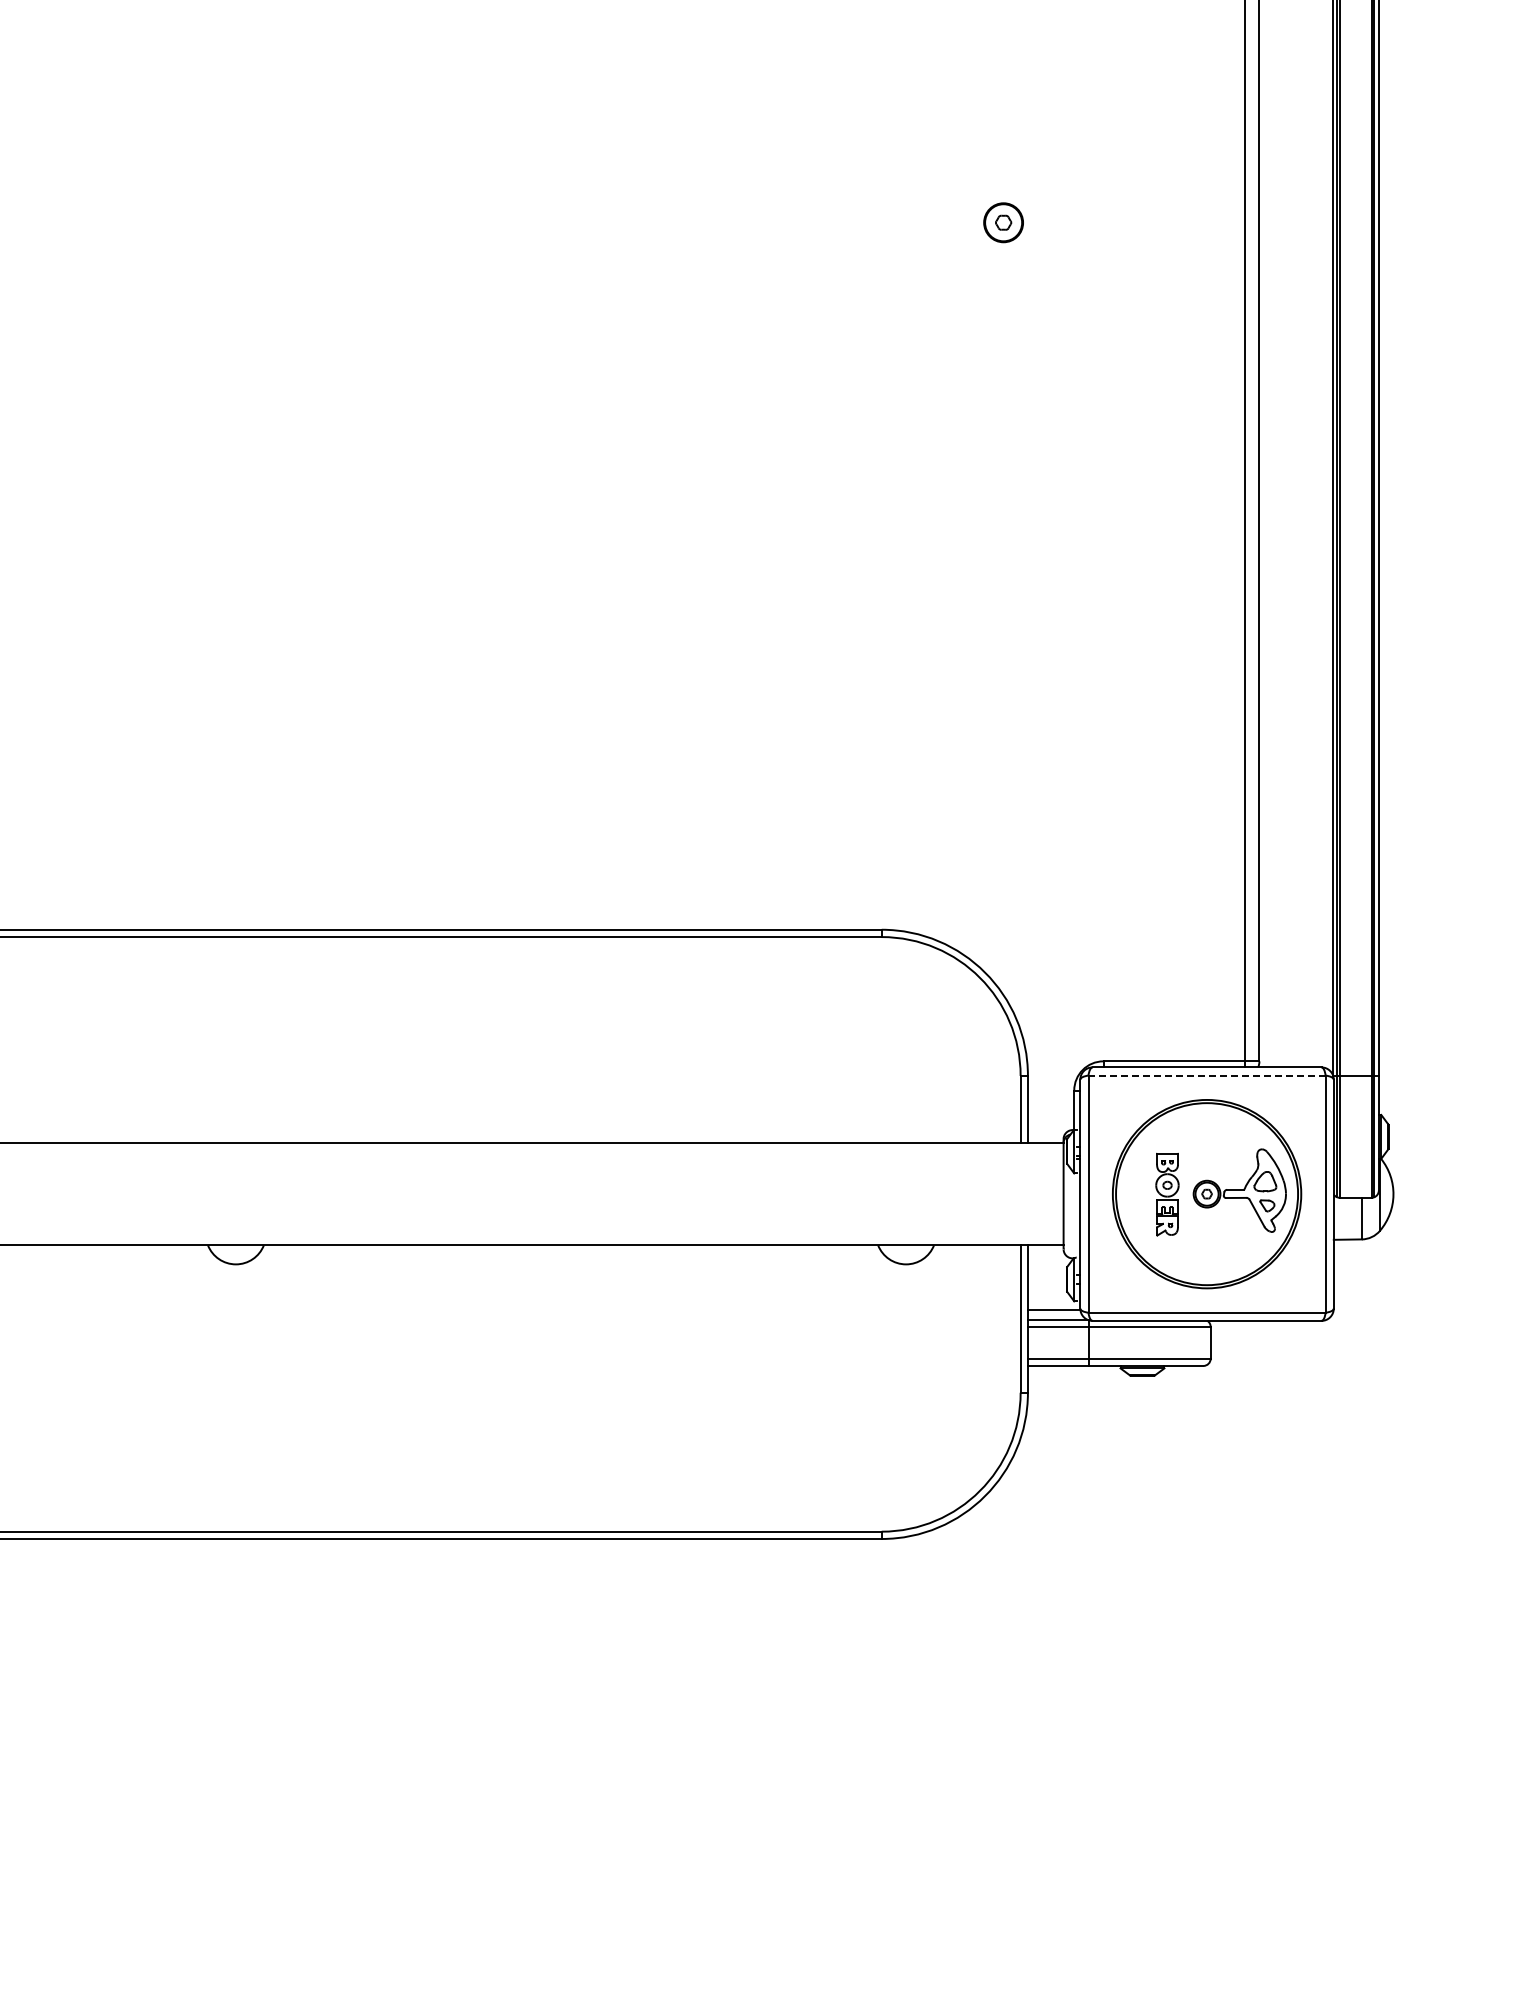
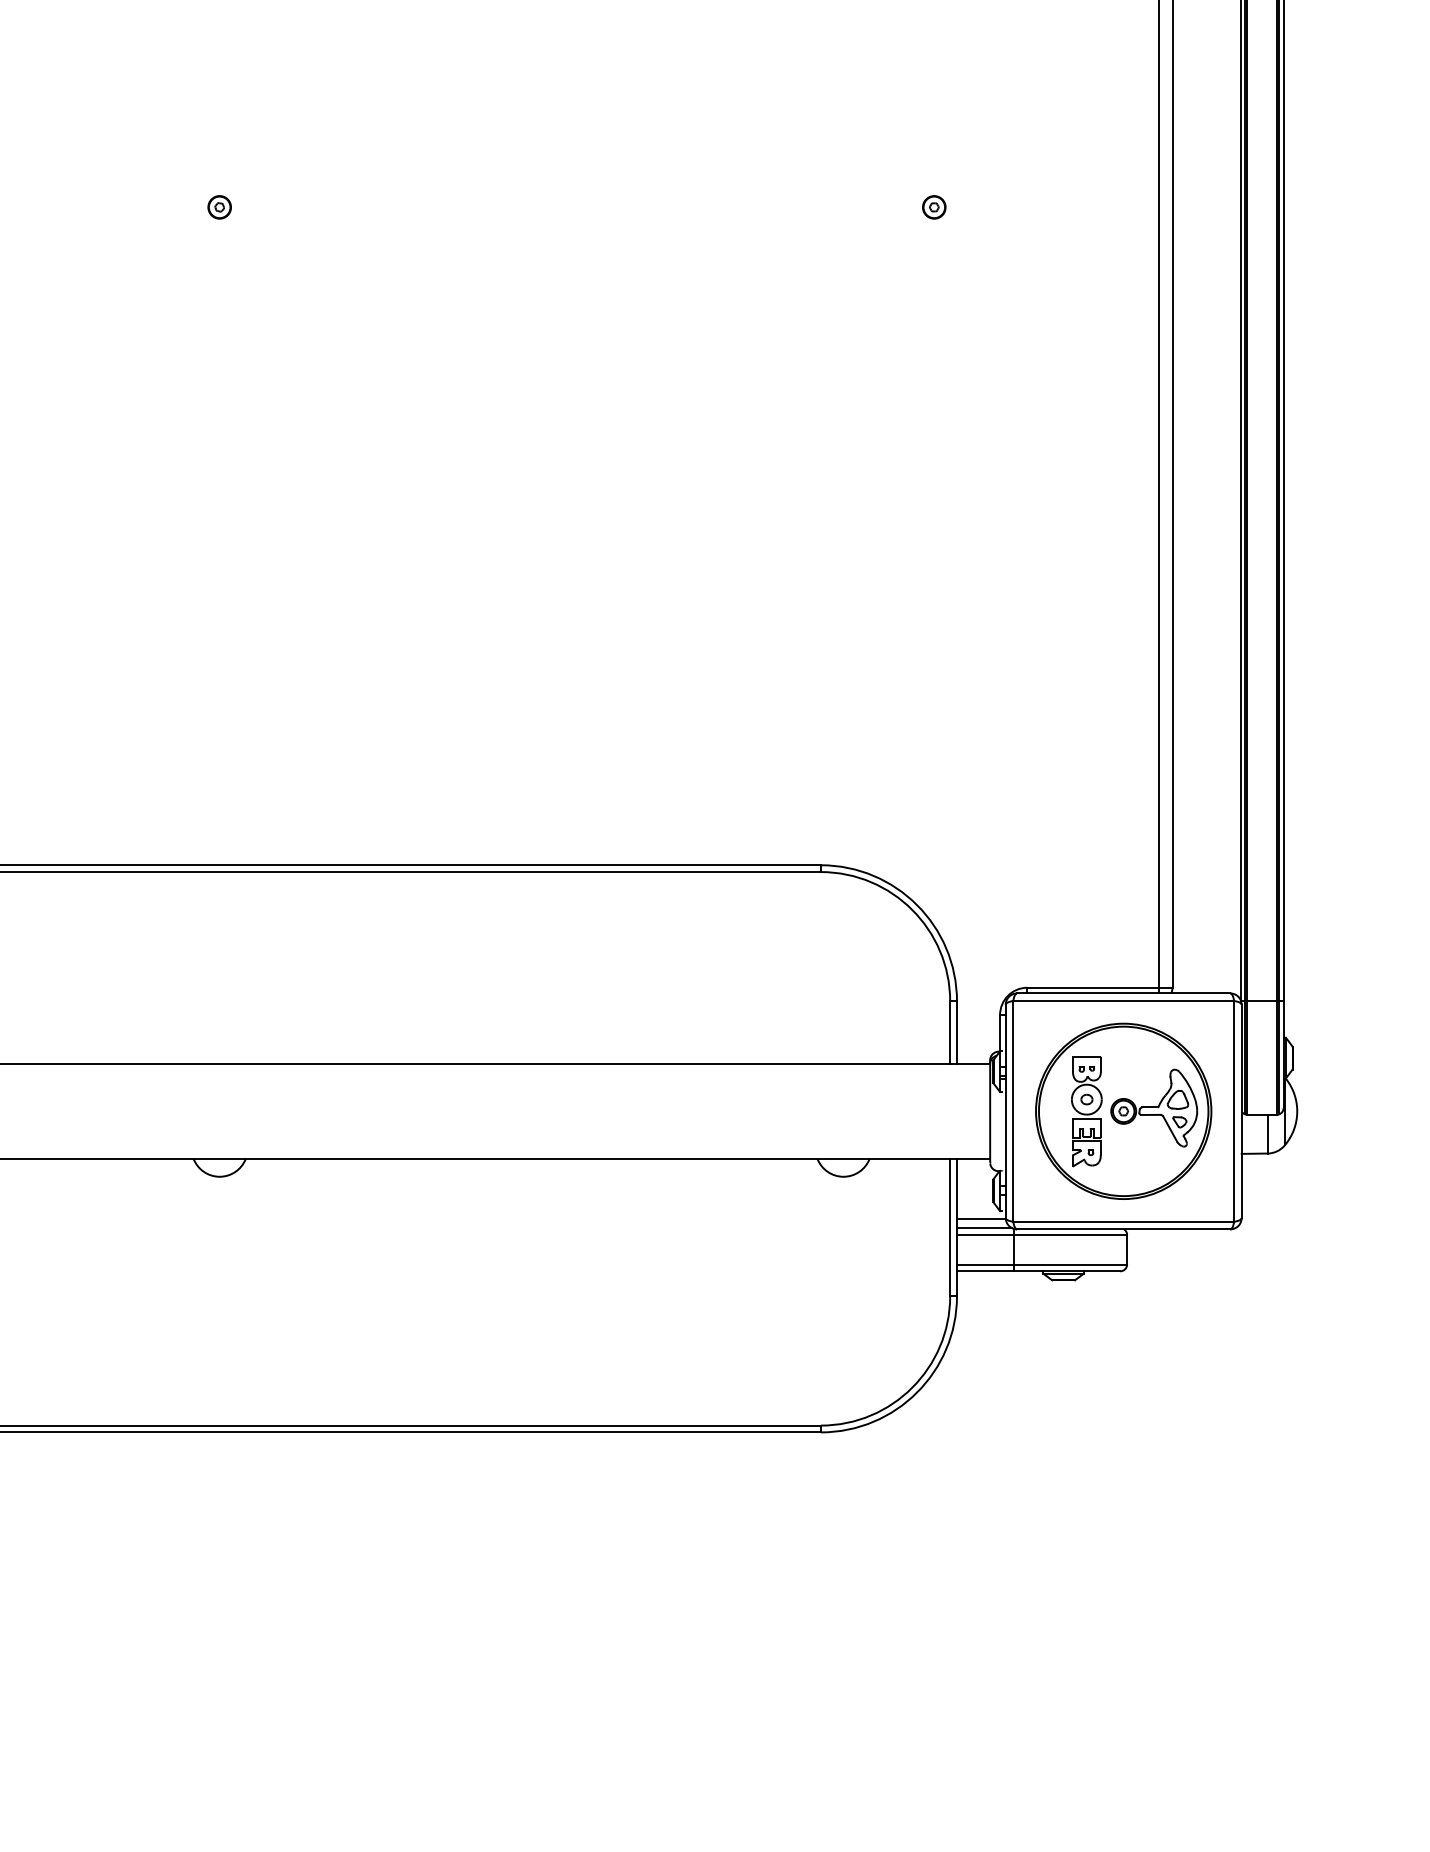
part: (235, 223) -> (219, 207), added
part: (1003, 223) -> (934, 207), size x0.62
line: (1207, 1075) -> (1124, 1000), dashed -> solid
part: (1167, 1194) -> (1086, 1111), size x1.43

